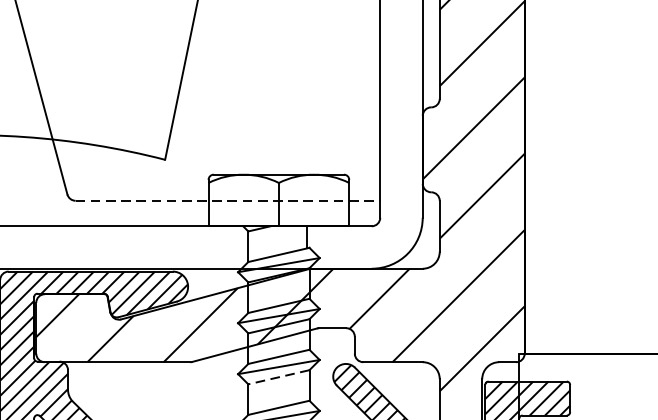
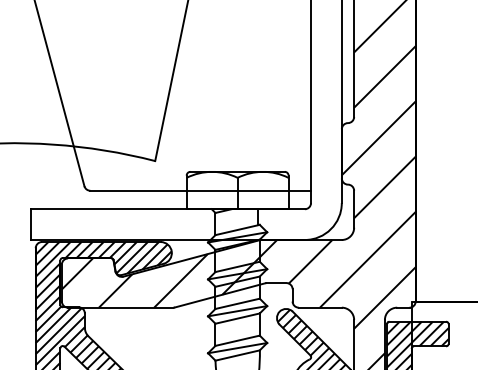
line: (229, 200) -> (201, 190), dashed -> solid
line: (278, 377) -> (237, 318), dashed -> solid

